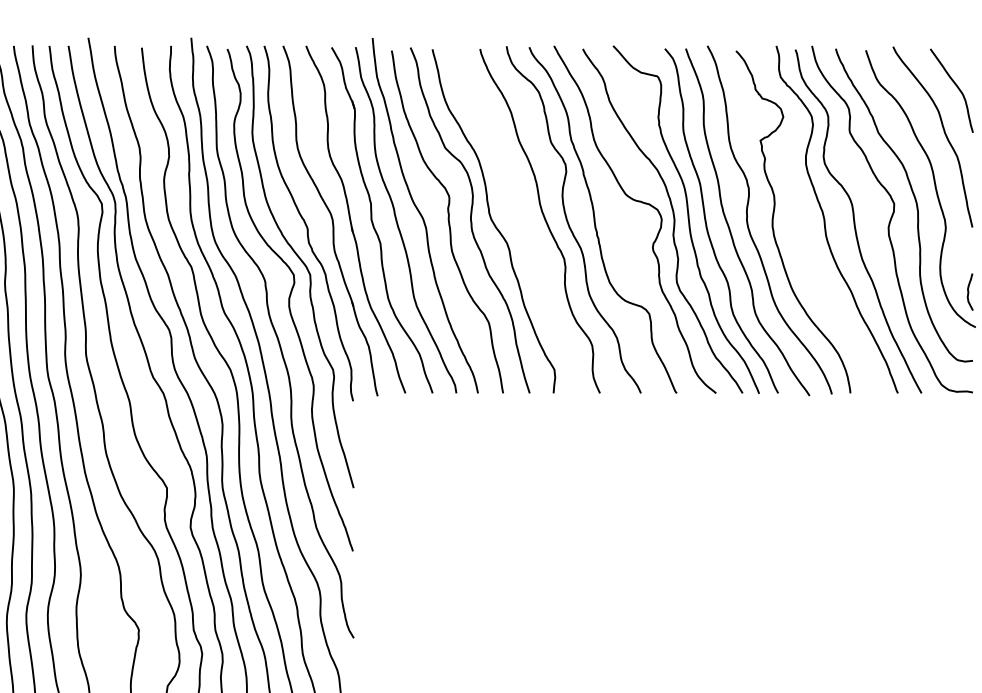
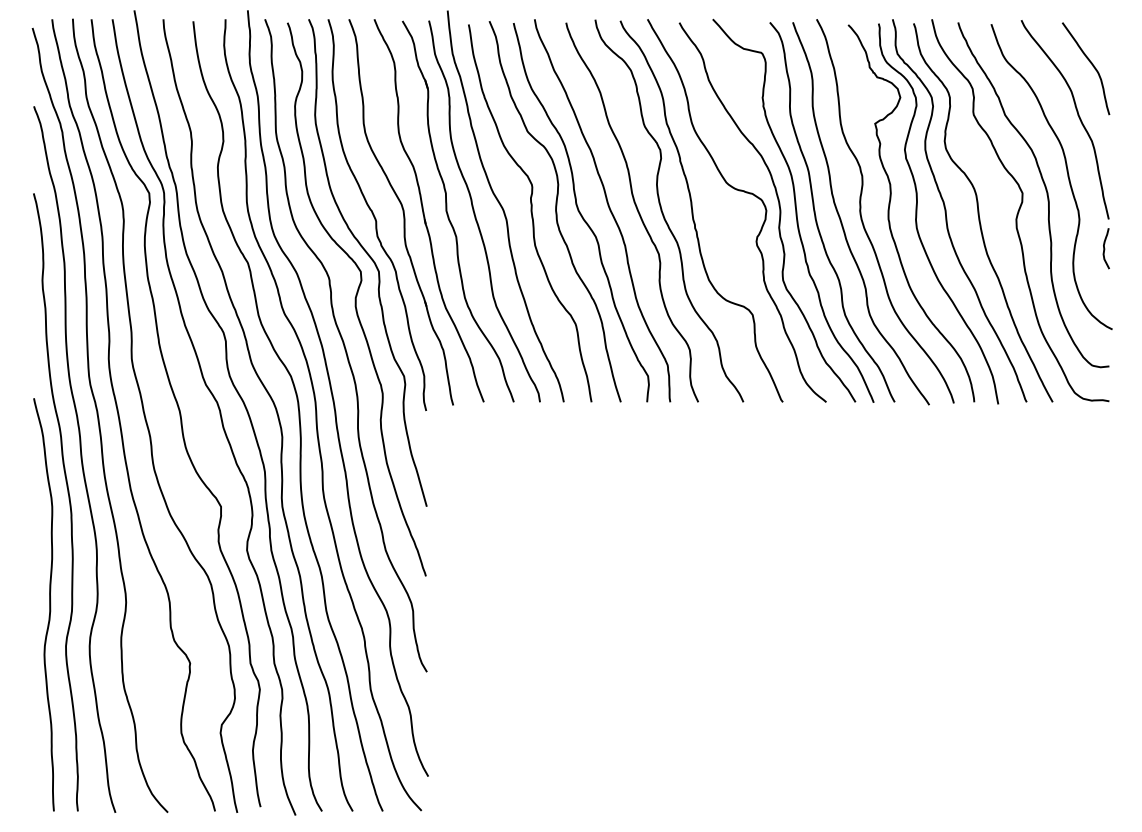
curve: (518, 217) -> (608, 208), added
curve: (798, 222) -> (917, 213), added
curve: (969, 291) -> (1105, 248), moved

